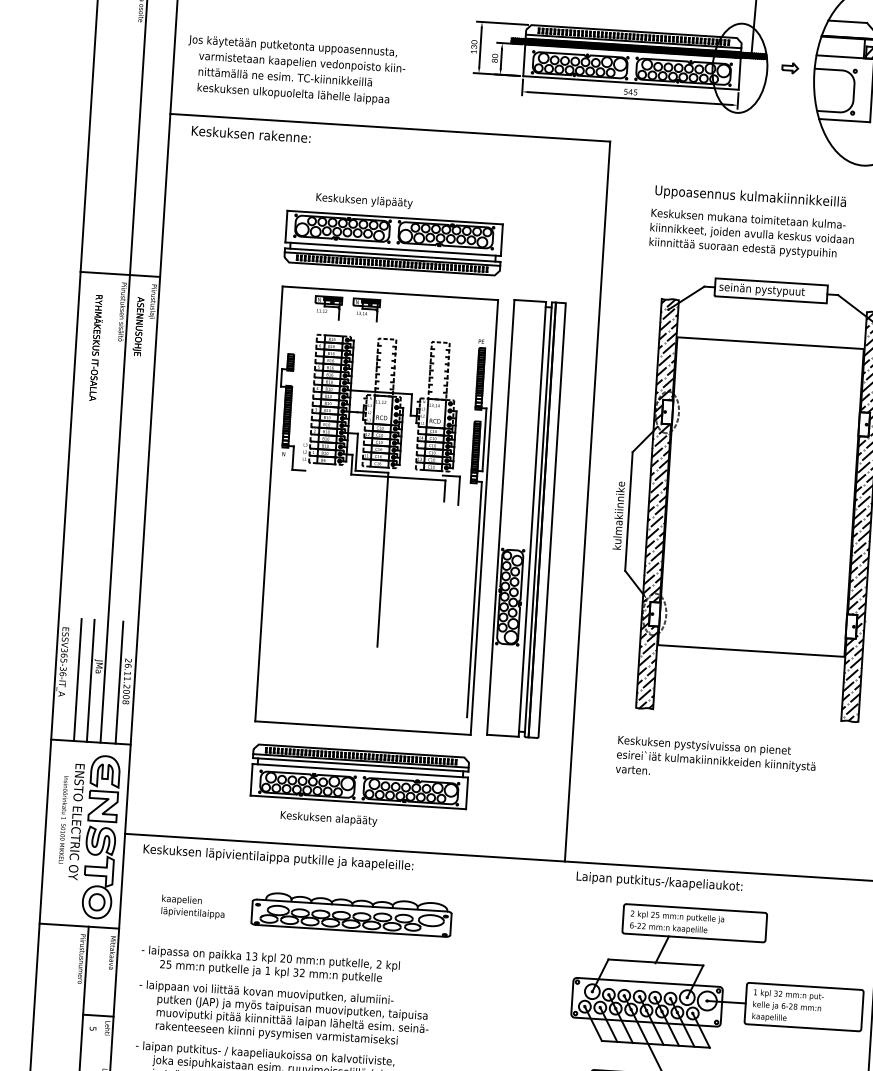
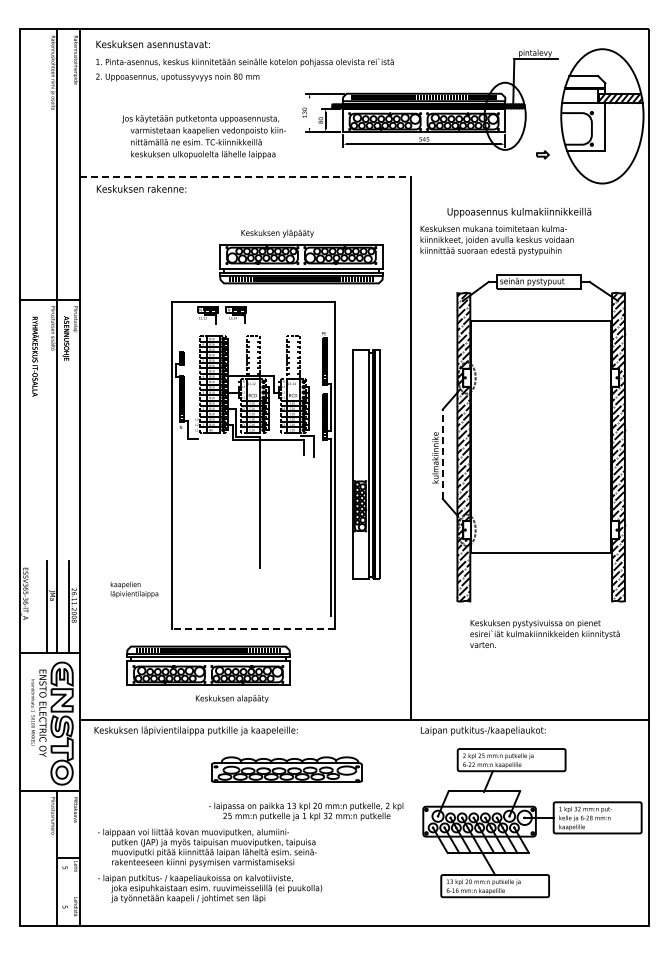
line: (480, 46) -> (309, 112), removed
part: (789, 67) -> (542, 154), moved
text: (295, 69) -> (203, 136), moved
line: (390, 127) -> (245, 177), solid -> dashed
part: (394, 233) -> (301, 256), moved
text: (751, 234) -> (496, 240), moved
line: (628, 511) -> (442, 454), solid -> dashed
part: (526, 518) -> (366, 464), size x0.7
line: (78, 679) -> (37, 606), removed
line: (361, 728) -> (252, 629), solid -> dashed
text: (715, 759) -> (544, 633), moved
part: (360, 776) -> (208, 665), moved
text: (193, 906) -> (134, 589), moved
part: (351, 914) -> (286, 769), moved
text: (270, 965) -> (306, 811), moved

